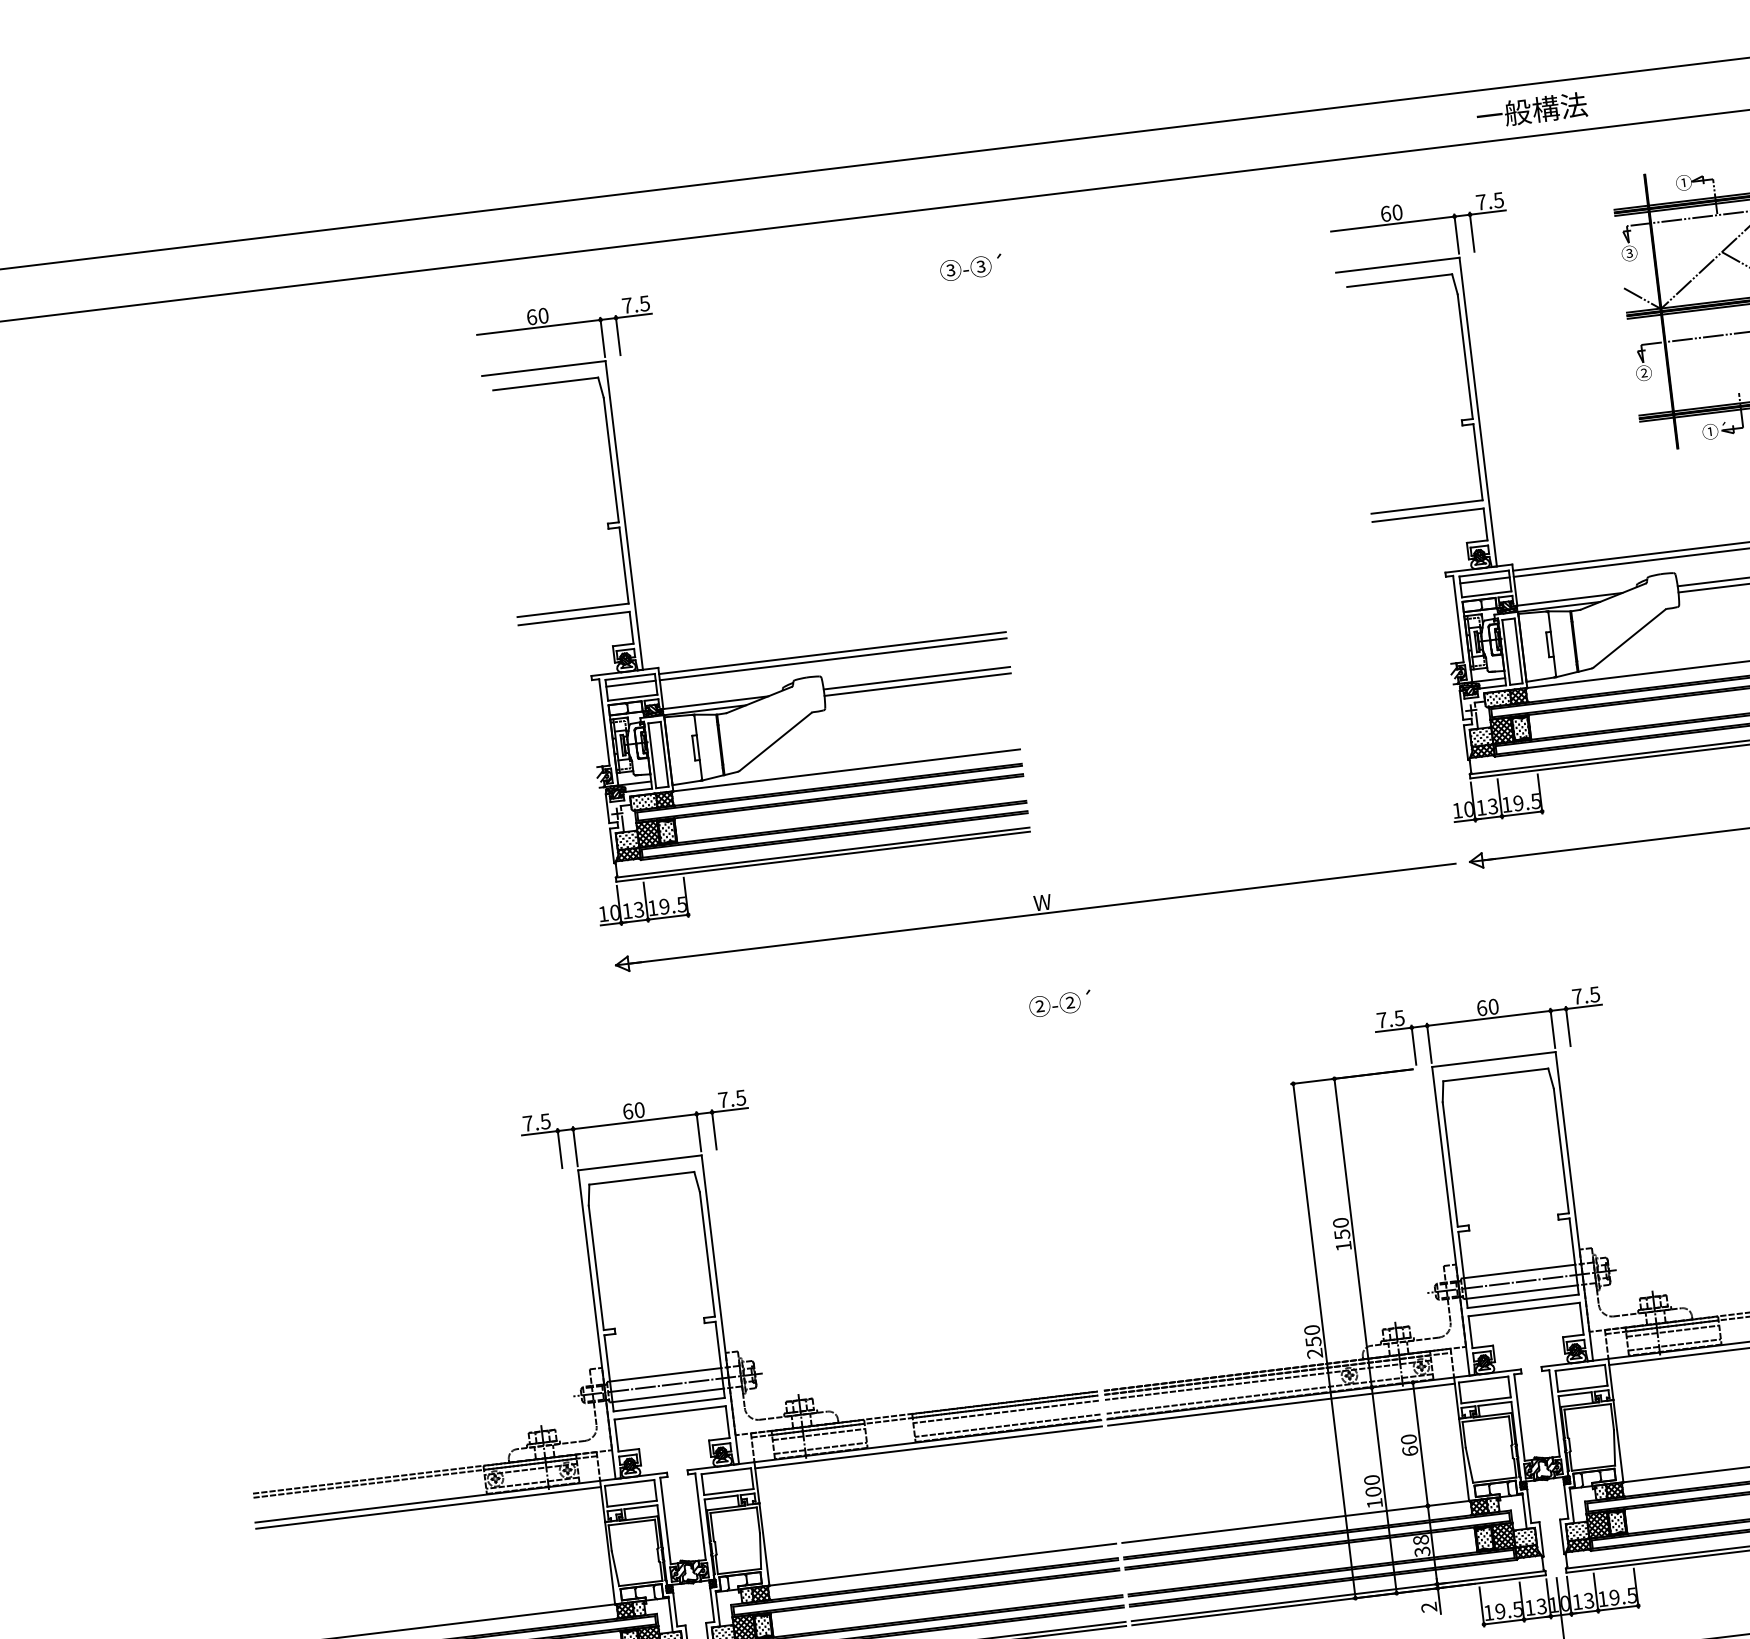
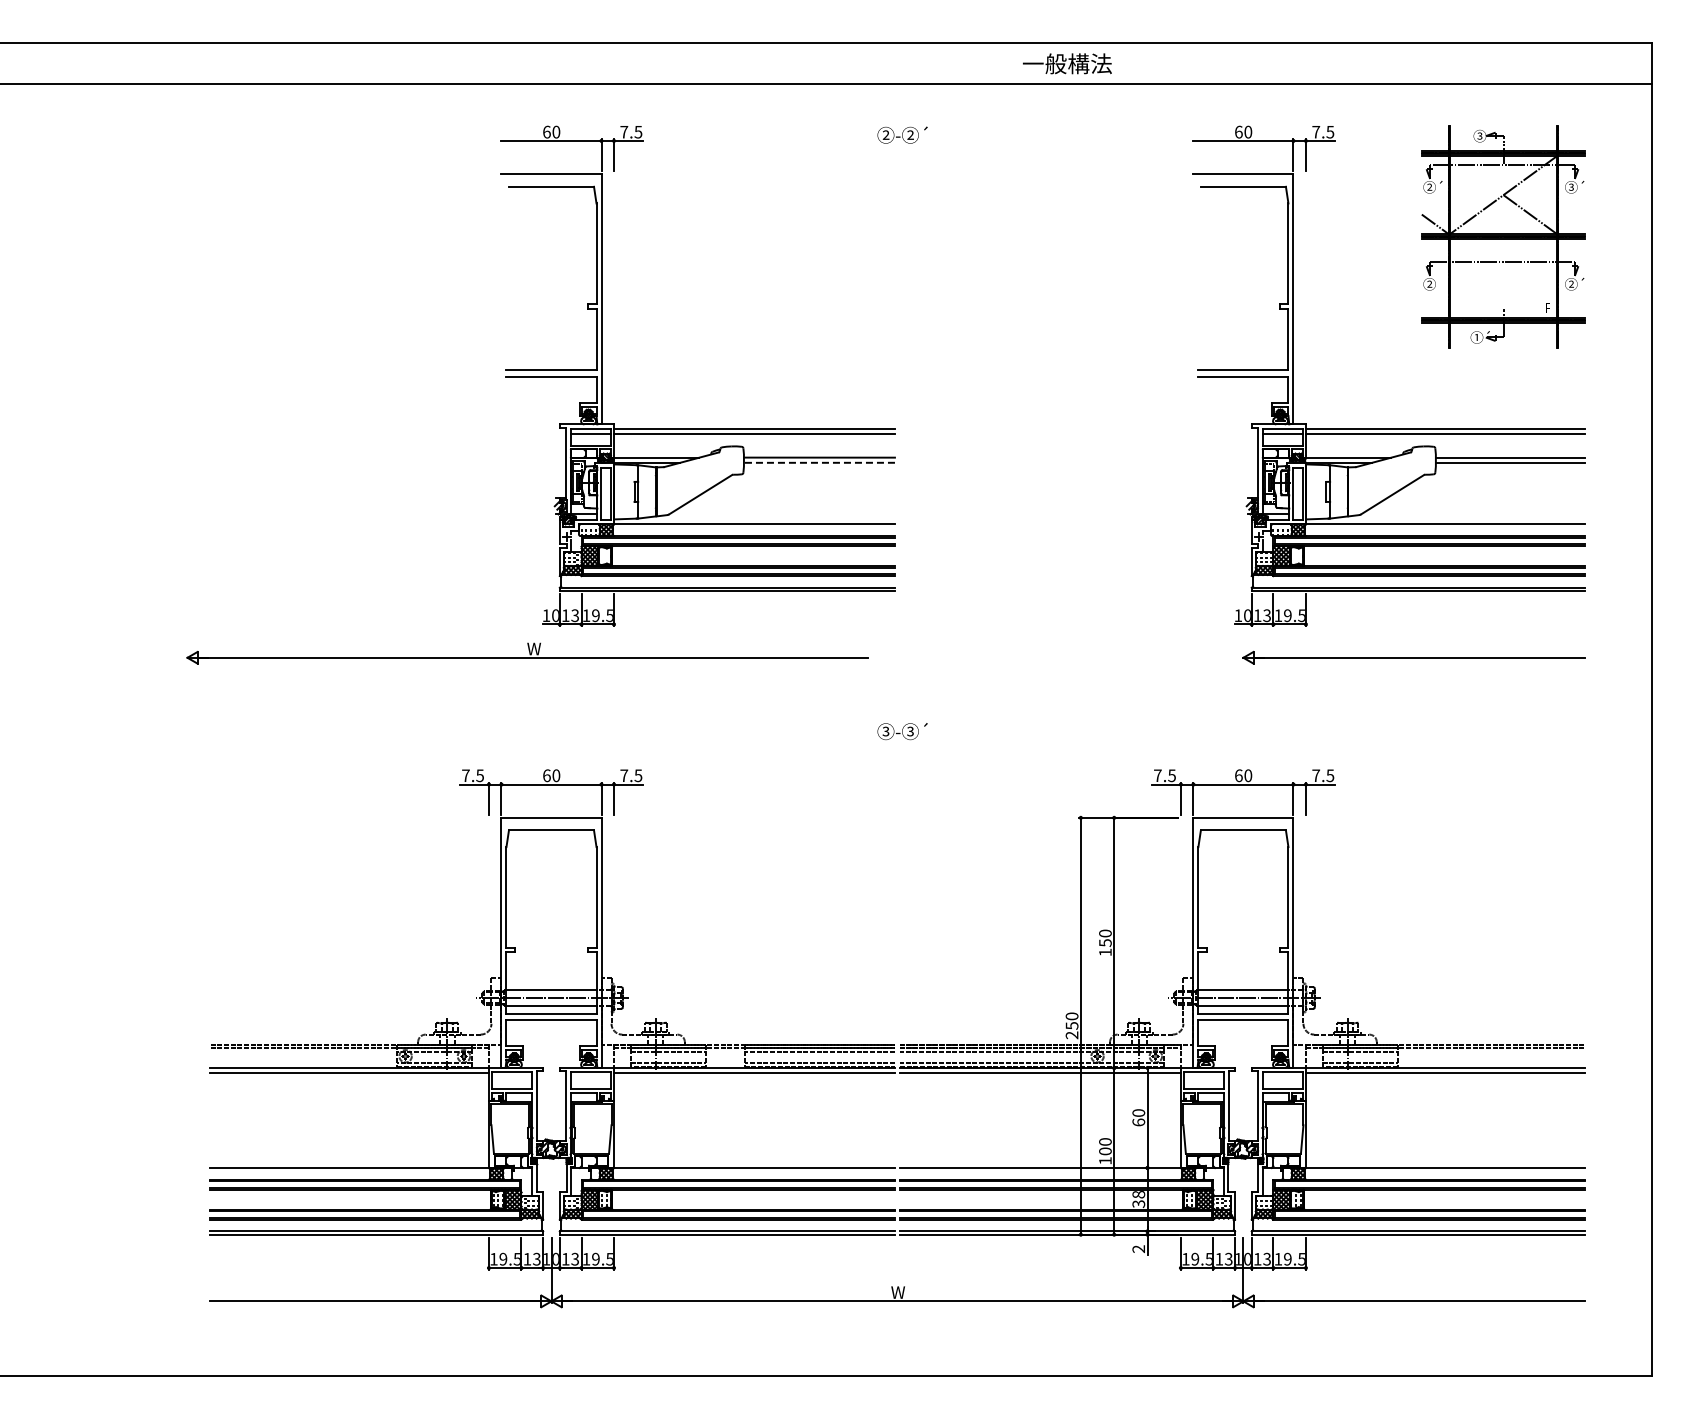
text: (1531, 110) -> (1067, 63), moved
text: (1683, 182) -> (1479, 135), ① -> ③
text: (1635, 250) -> (1434, 185), ③ -> ②´
text: (965, 270) -> (897, 136), ③-③´ -> ②-②´
line: (917, 684) -> (819, 462), solid -> dashed
part: (1035, 909) -> (527, 653), moved
text: (1054, 1004) -> (897, 731), ②-②´ -> ③-③´

